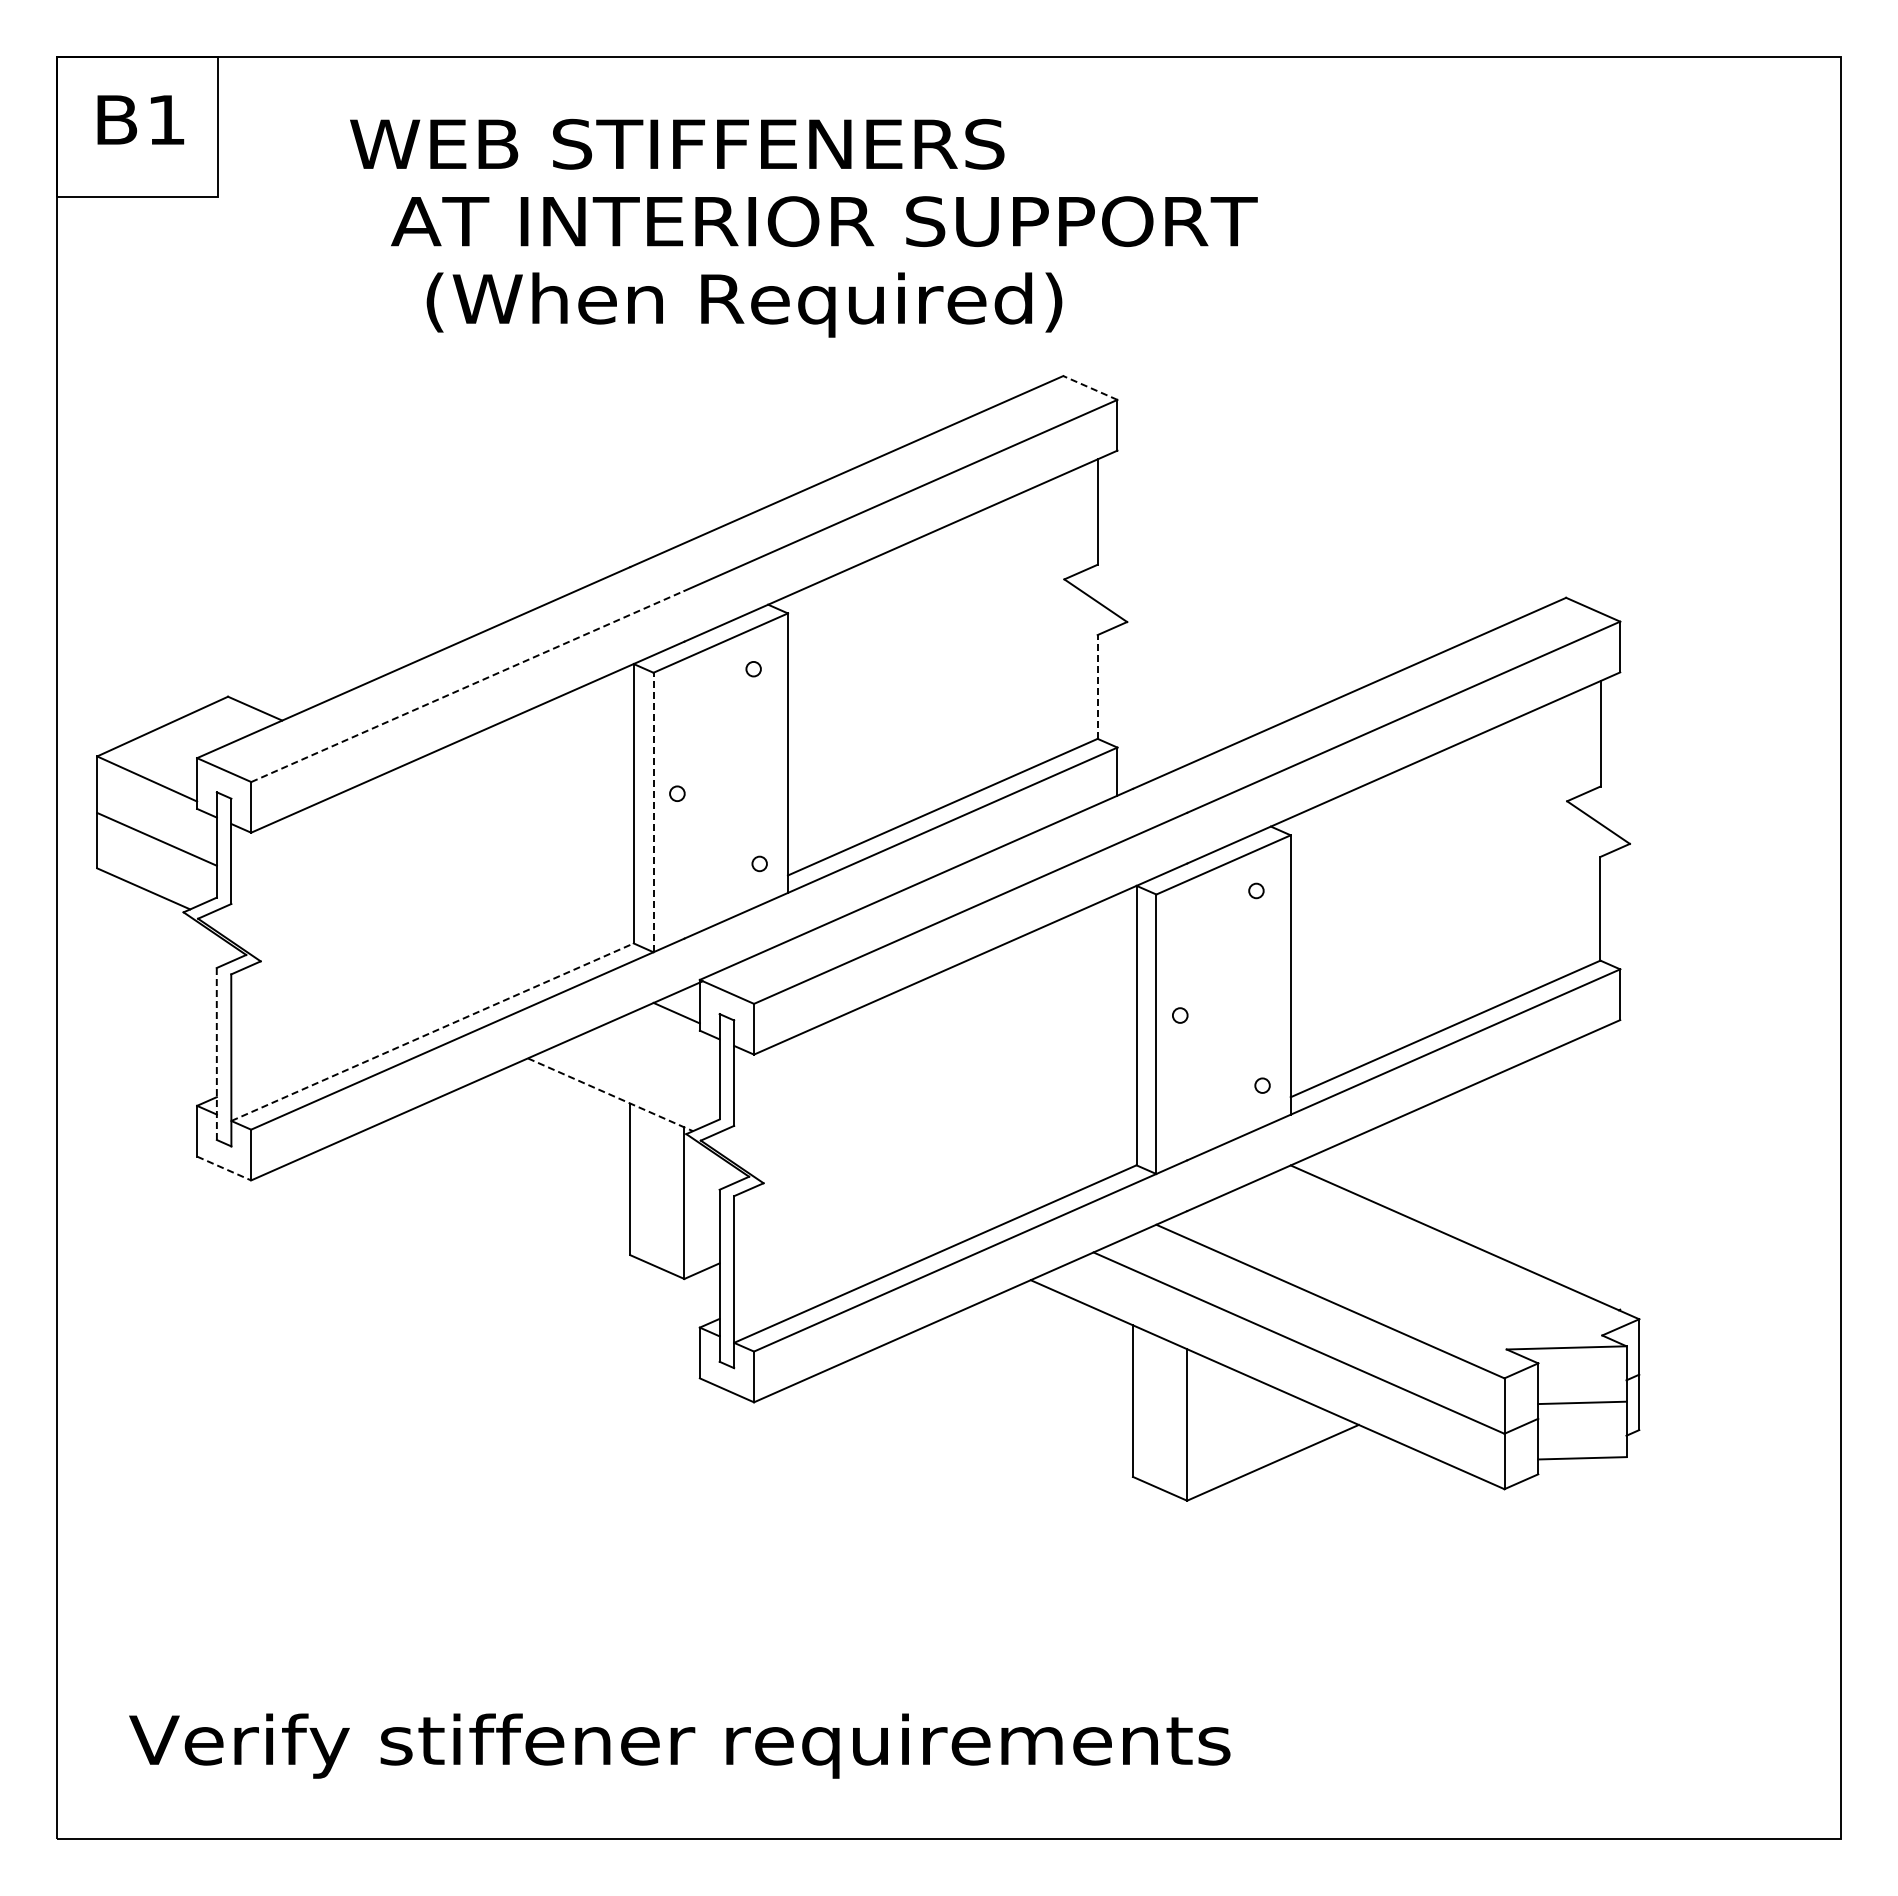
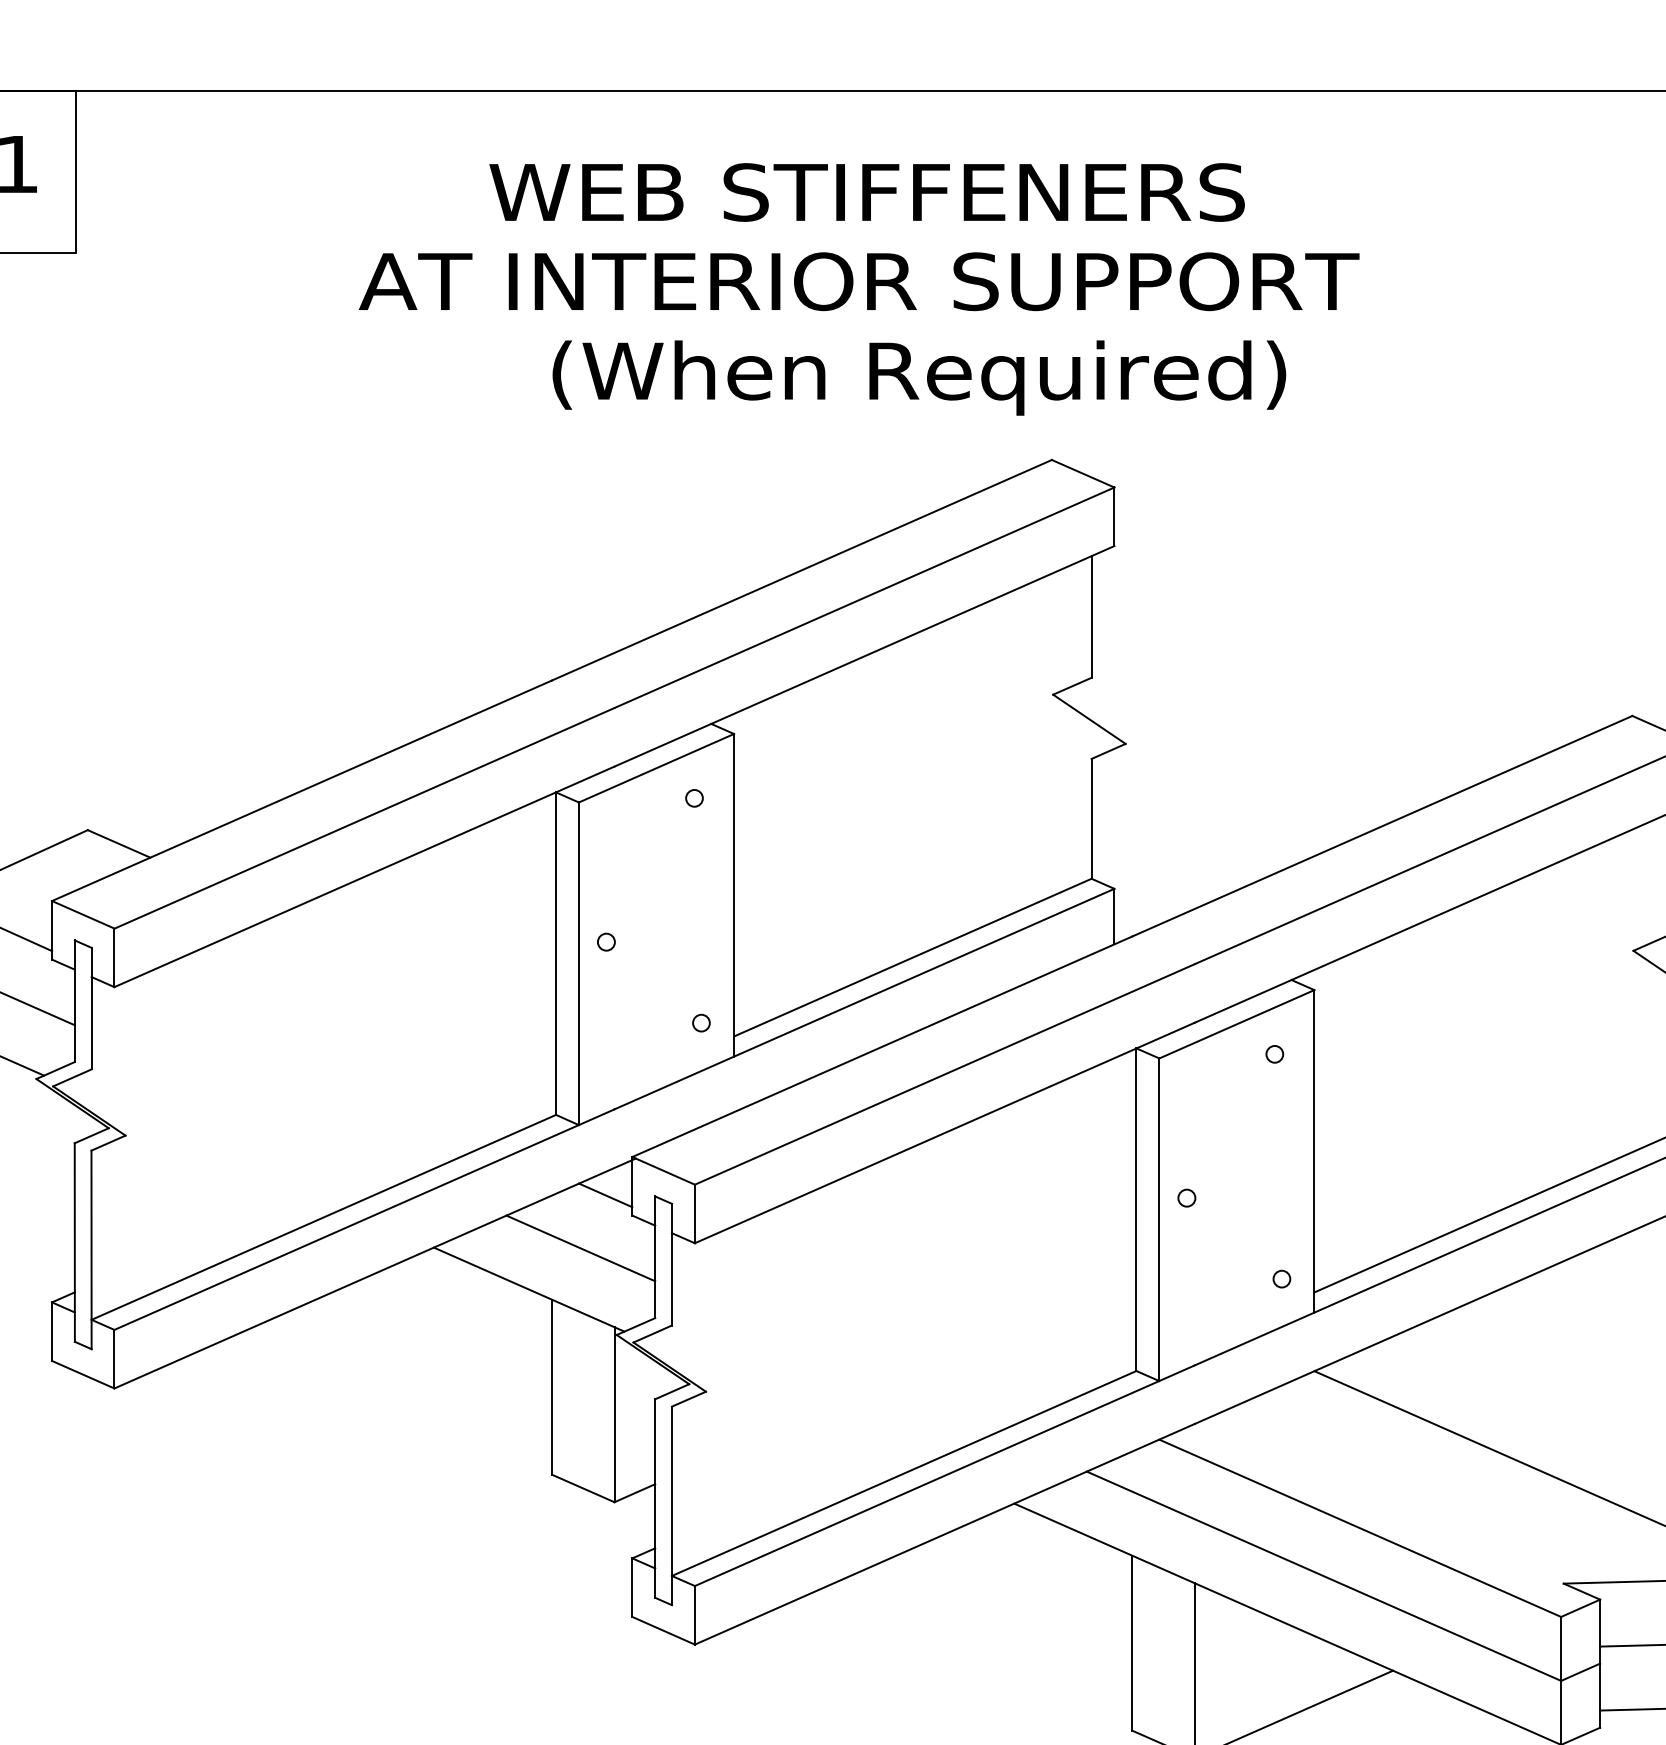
text: (677, 143) -> (867, 191), moved
text: (824, 221) -> (859, 281), moved
text: (744, 304) -> (919, 377), moved
line: (1090, 387) -> (1083, 473), dashed -> solid
line: (467, 686) -> (364, 818), dashed -> solid
line: (1097, 686) -> (1091, 818), dashed -> solid
line: (653, 812) -> (578, 963), dashed -> solid
line: (432, 1032) -> (323, 1217), dashed -> solid
line: (216, 1053) -> (74, 1241), dashed -> solid
line: (654, 1058) -> (580, 1247), added
line: (610, 1095) -> (529, 1290), dashed -> solid
line: (224, 1168) -> (83, 1374), dashed -> solid

